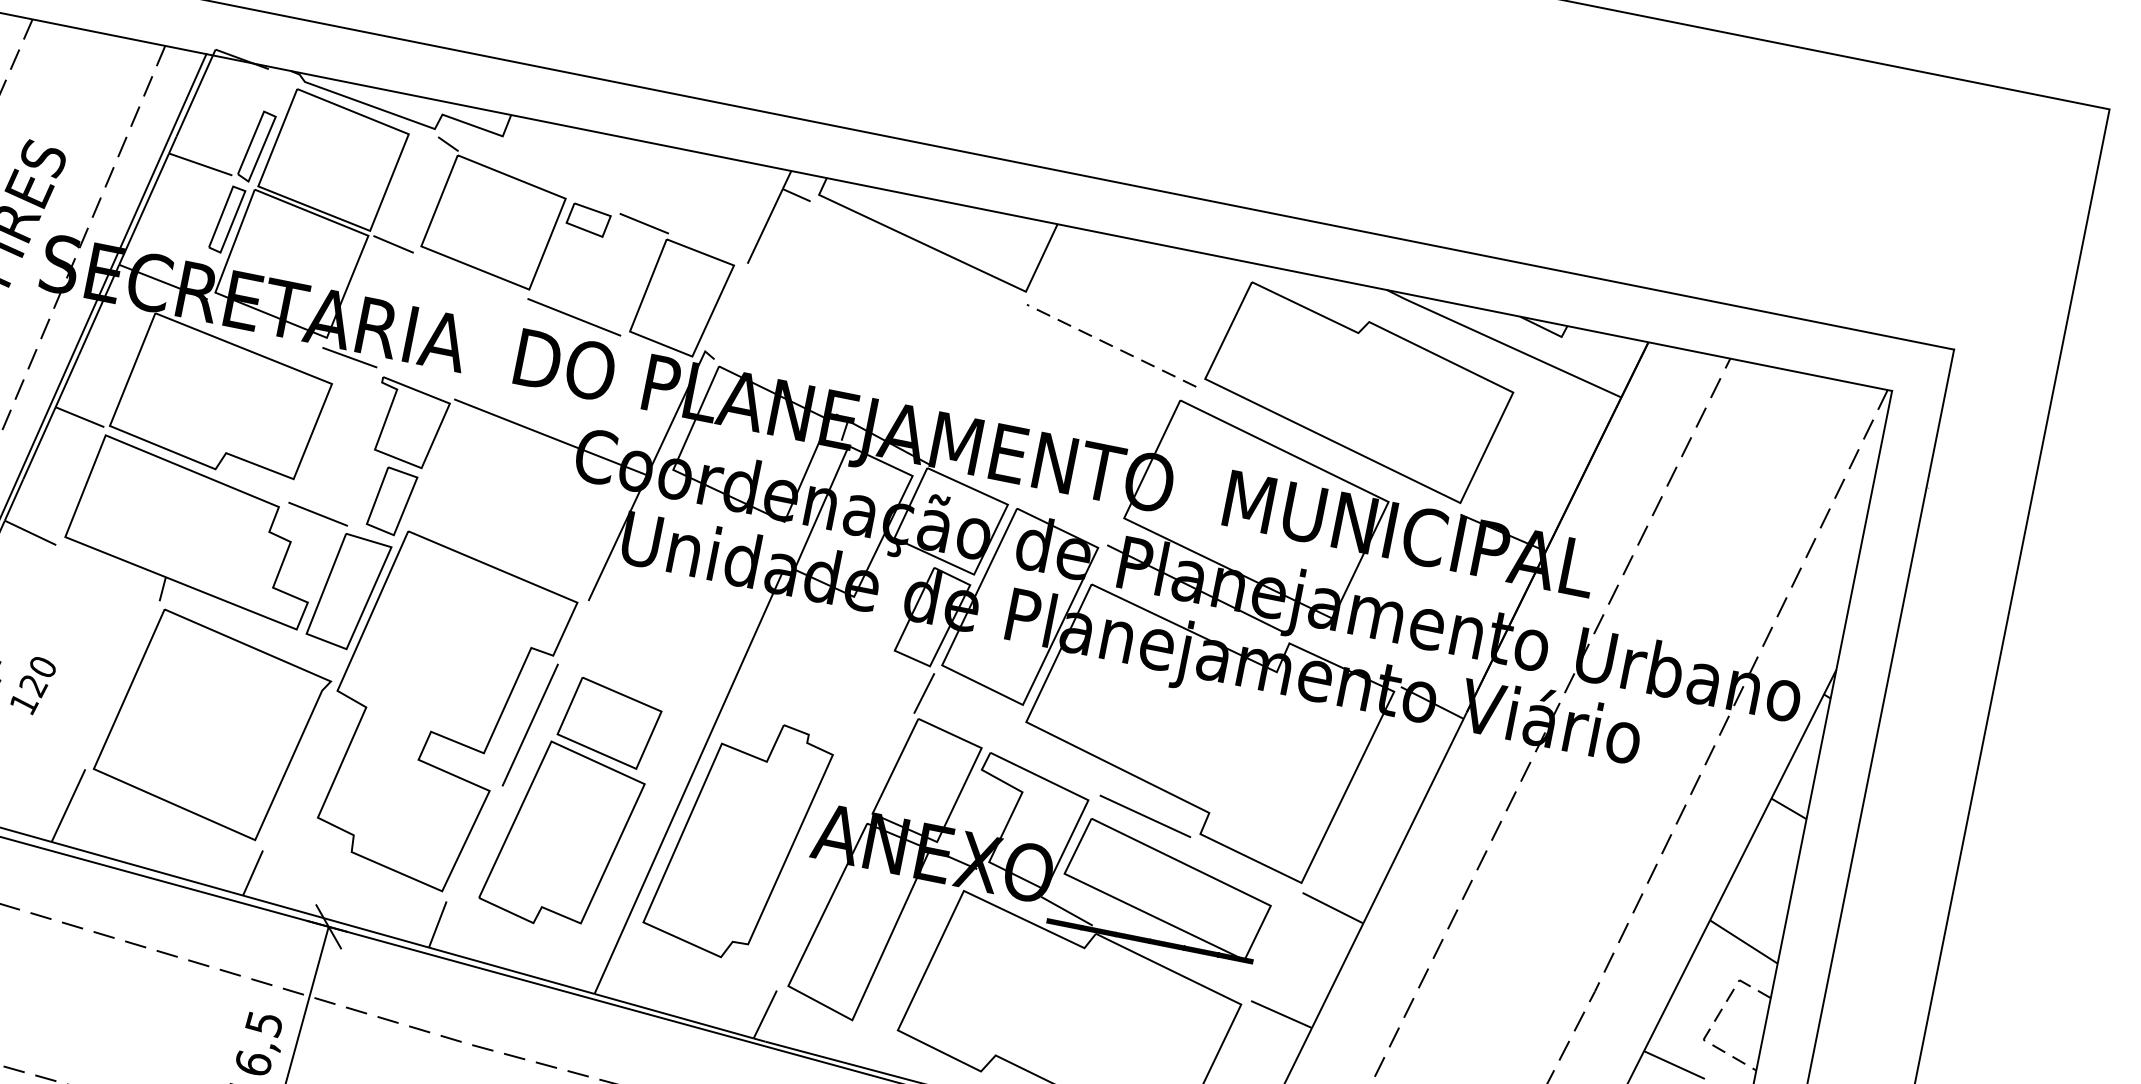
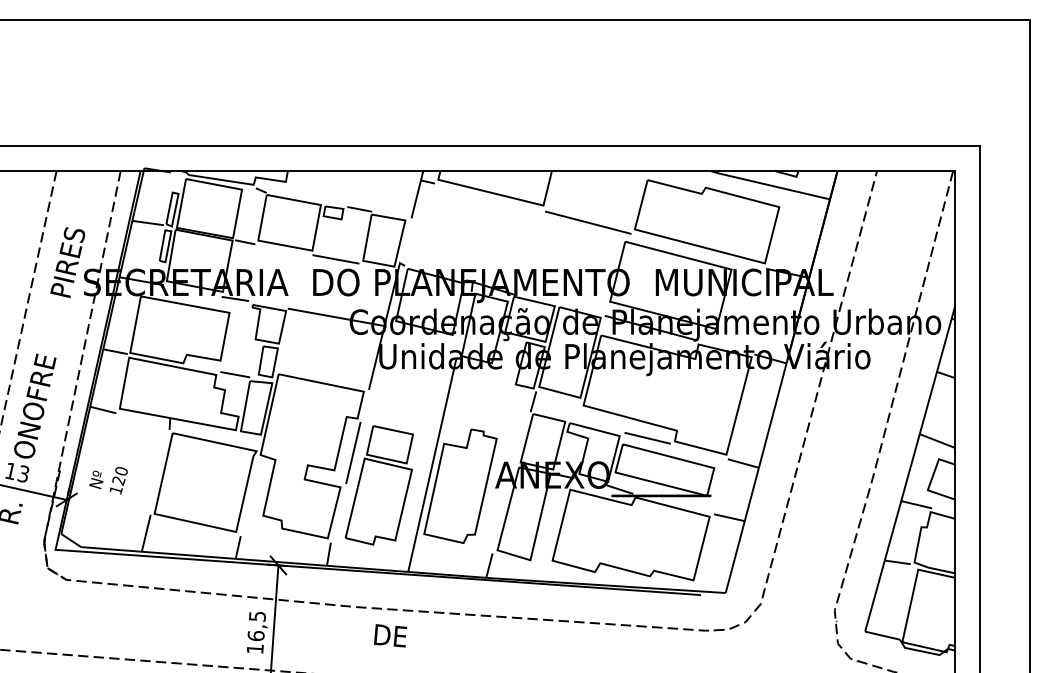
line: (1112, 345) -> (588, 222), dashed -> solid
line: (1715, 1018) -> (931, 479), dashed -> solid

